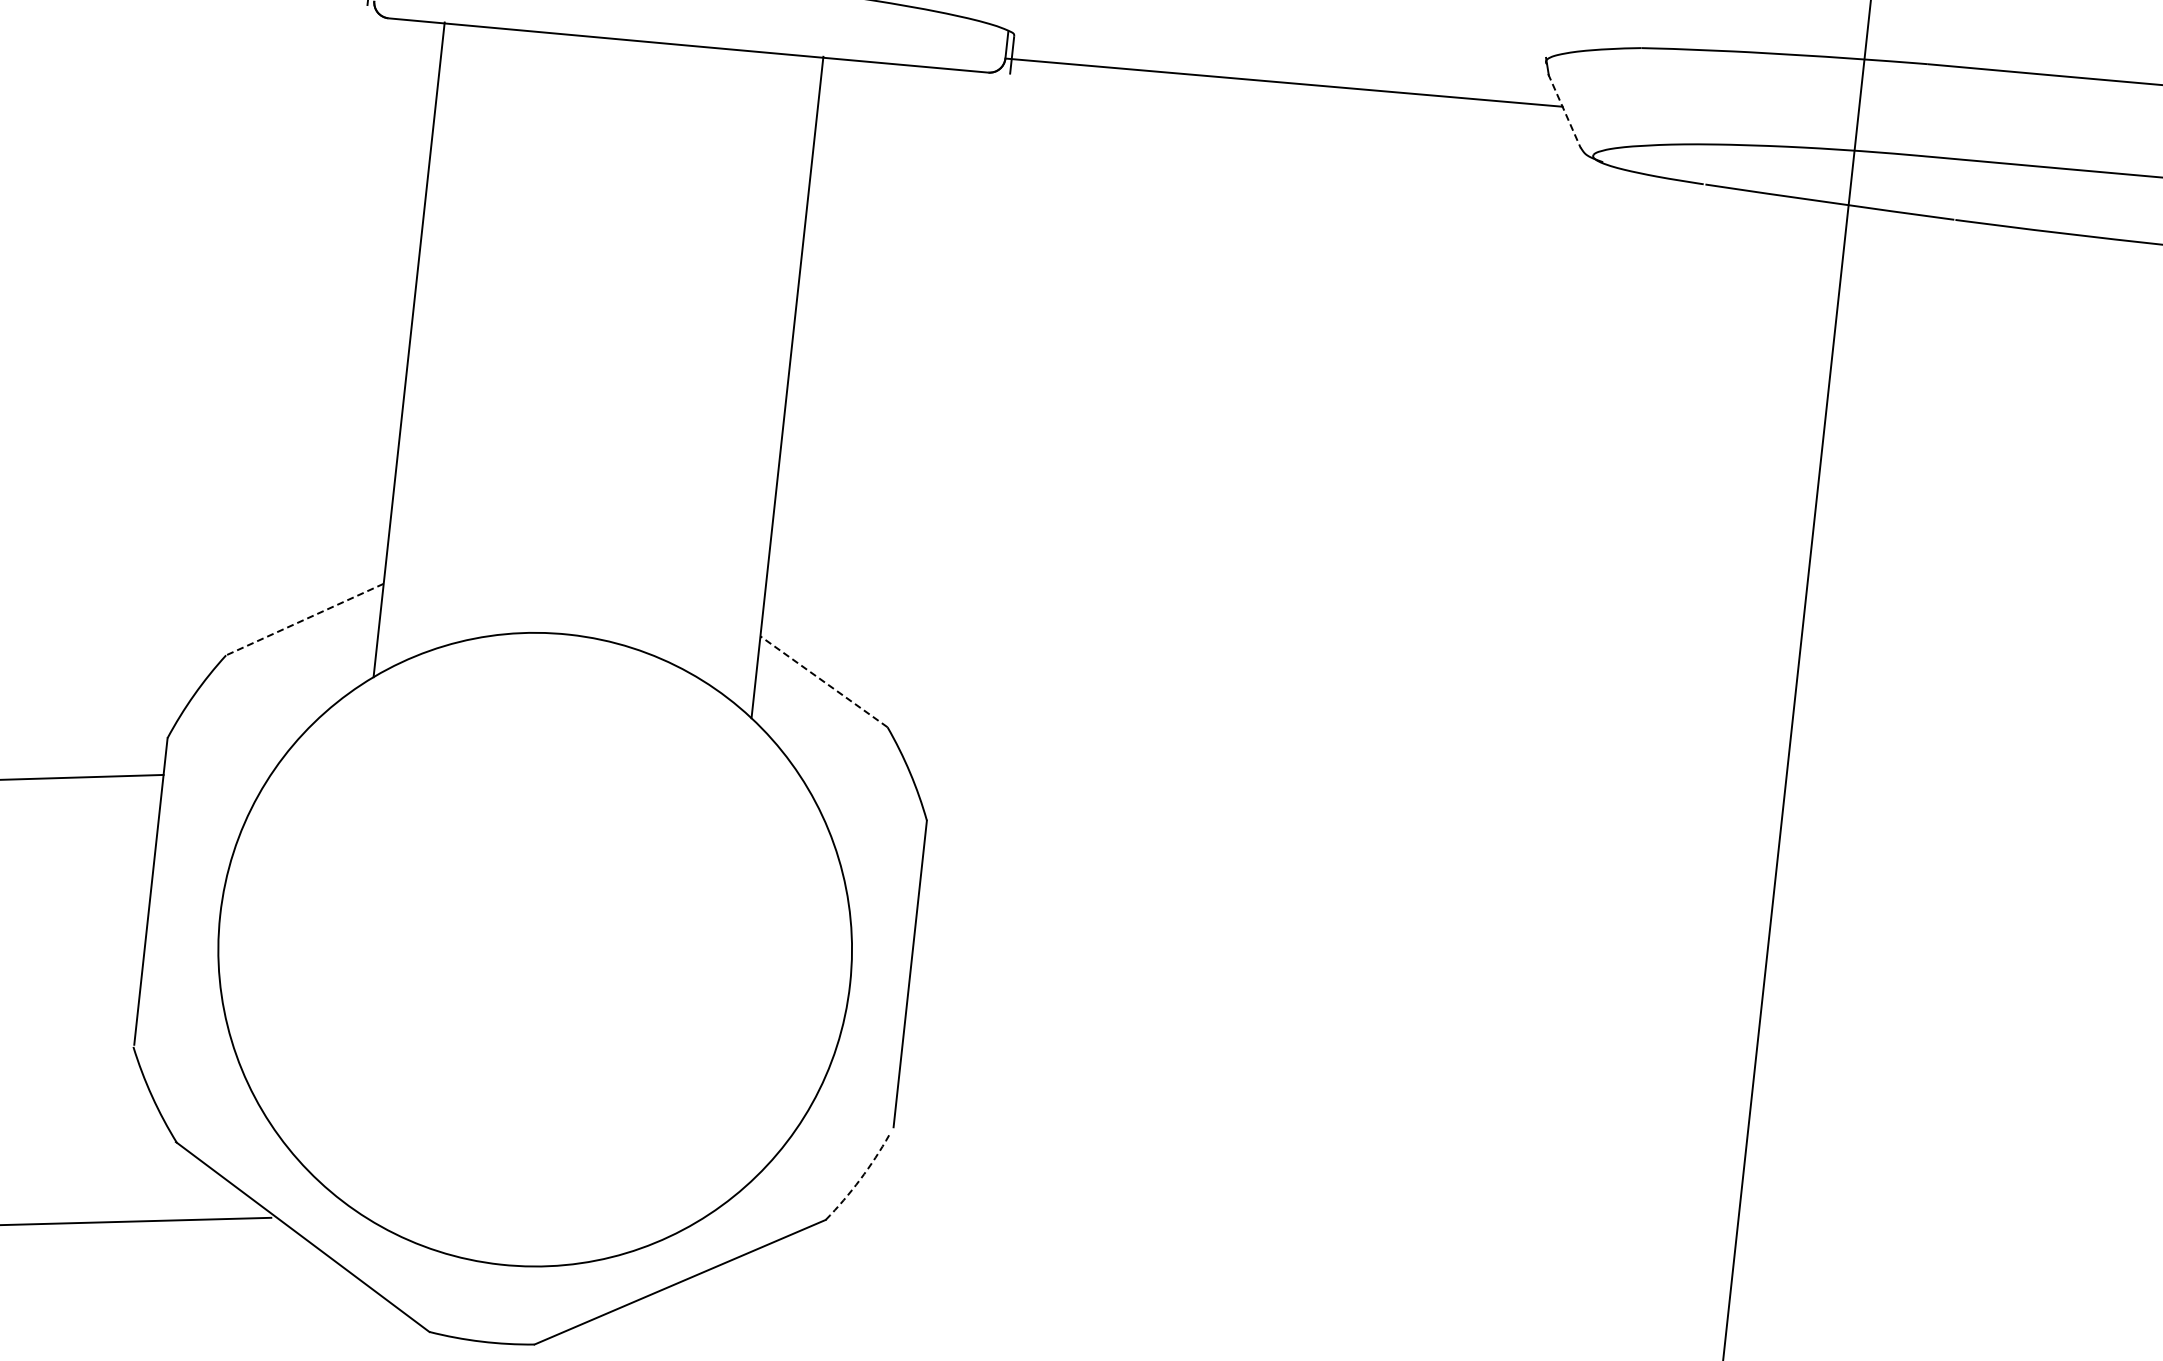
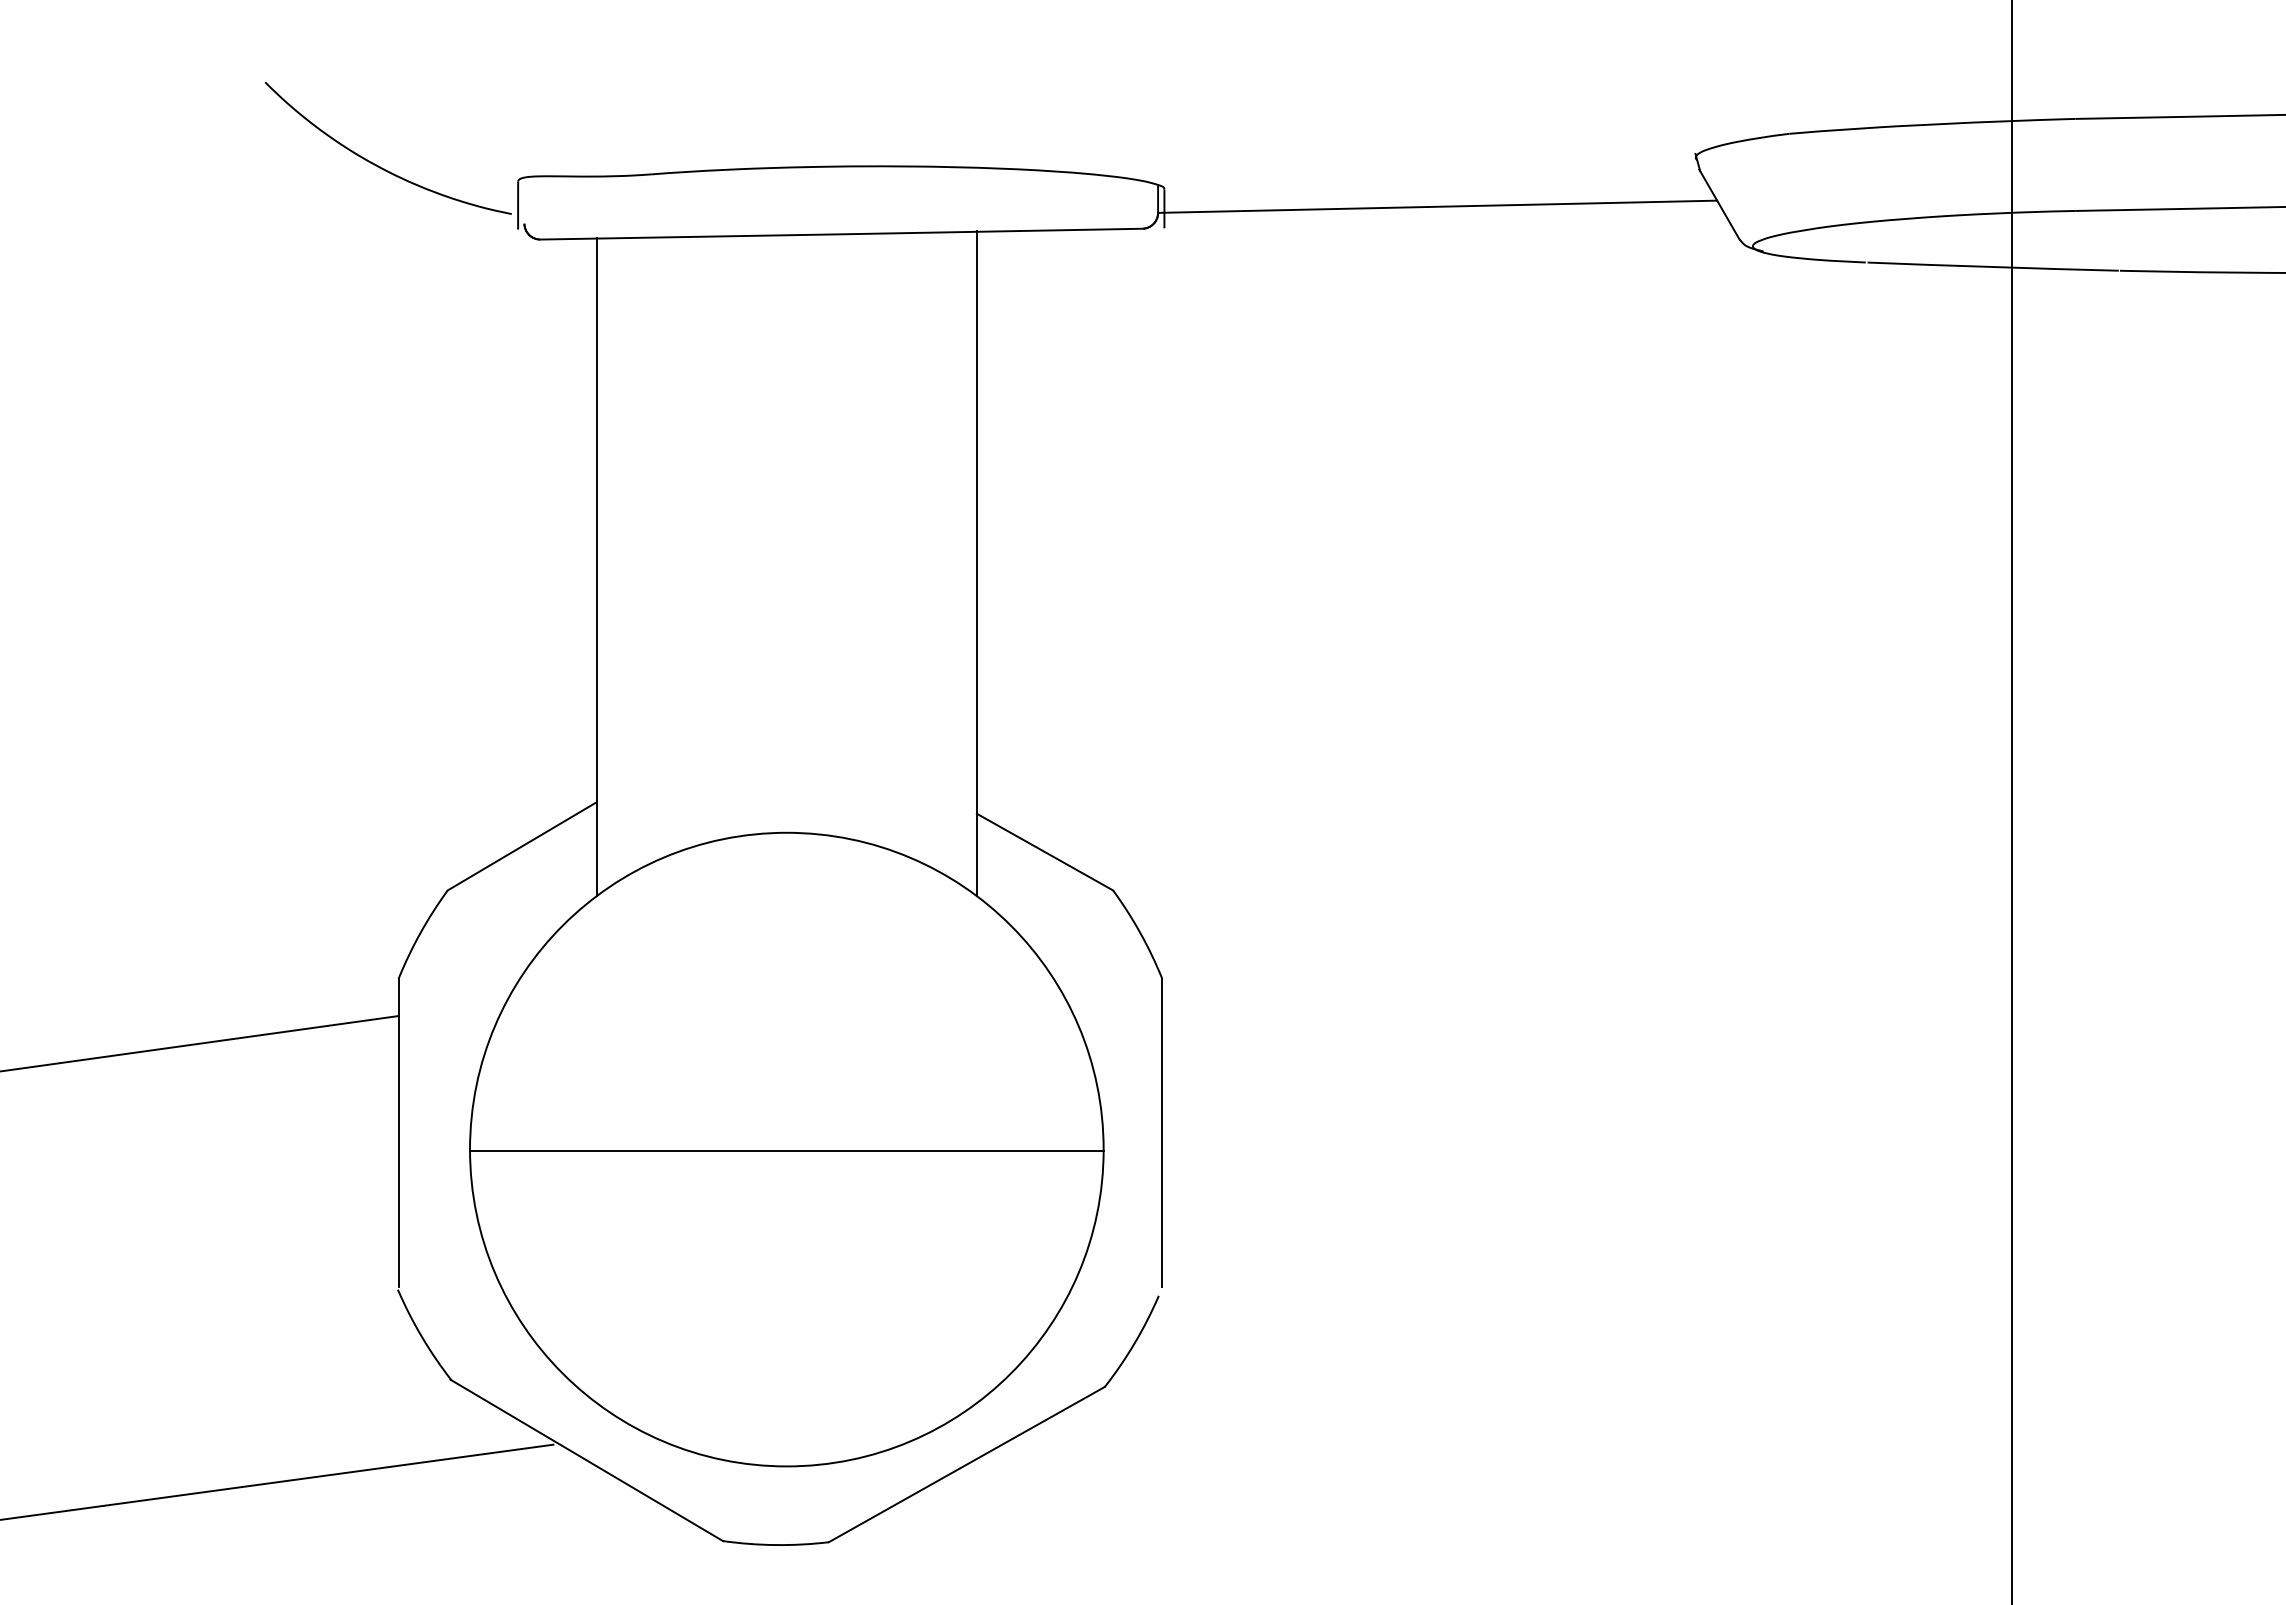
line: (1564, 111) -> (1719, 205), dashed -> solid
line: (305, 619) -> (522, 846), dashed -> solid
line: (823, 681) -> (1044, 851), dashed -> solid
line: (534, 951) -> (786, 1151), added
arc: (859, 1179) -> (1134, 1343), dashed -> solid

